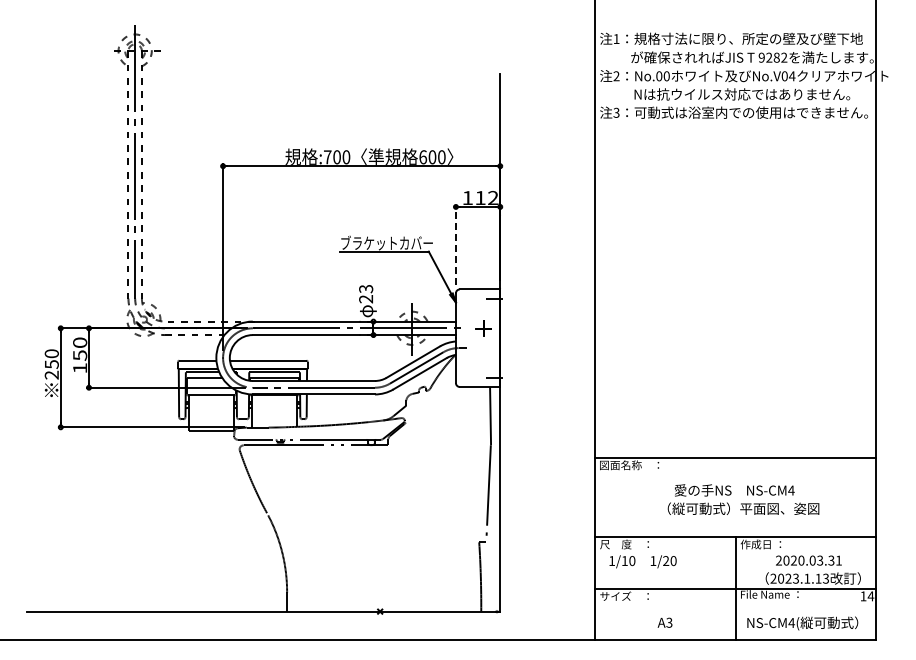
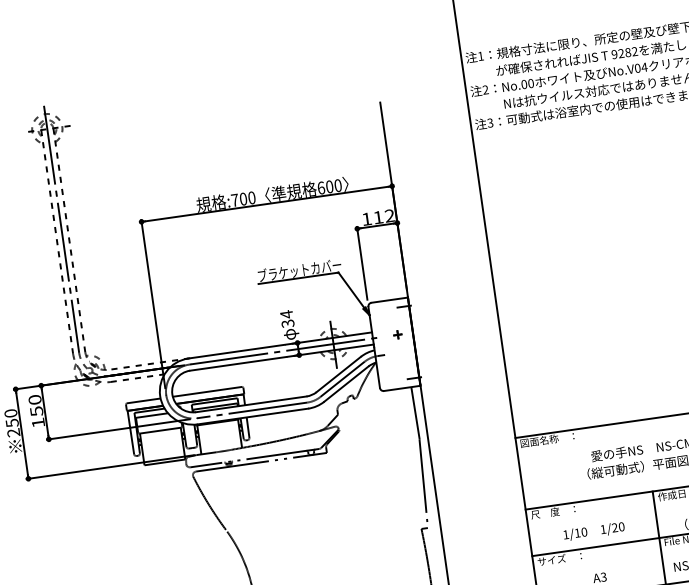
line: (455, 244) -> (361, 262), dashed -> solid
text: (366, 293) -> (287, 318), 23 -> 34
part: (483, 327) -> (397, 334), size x0.62
text: (642, 561) -> (593, 531), moved

